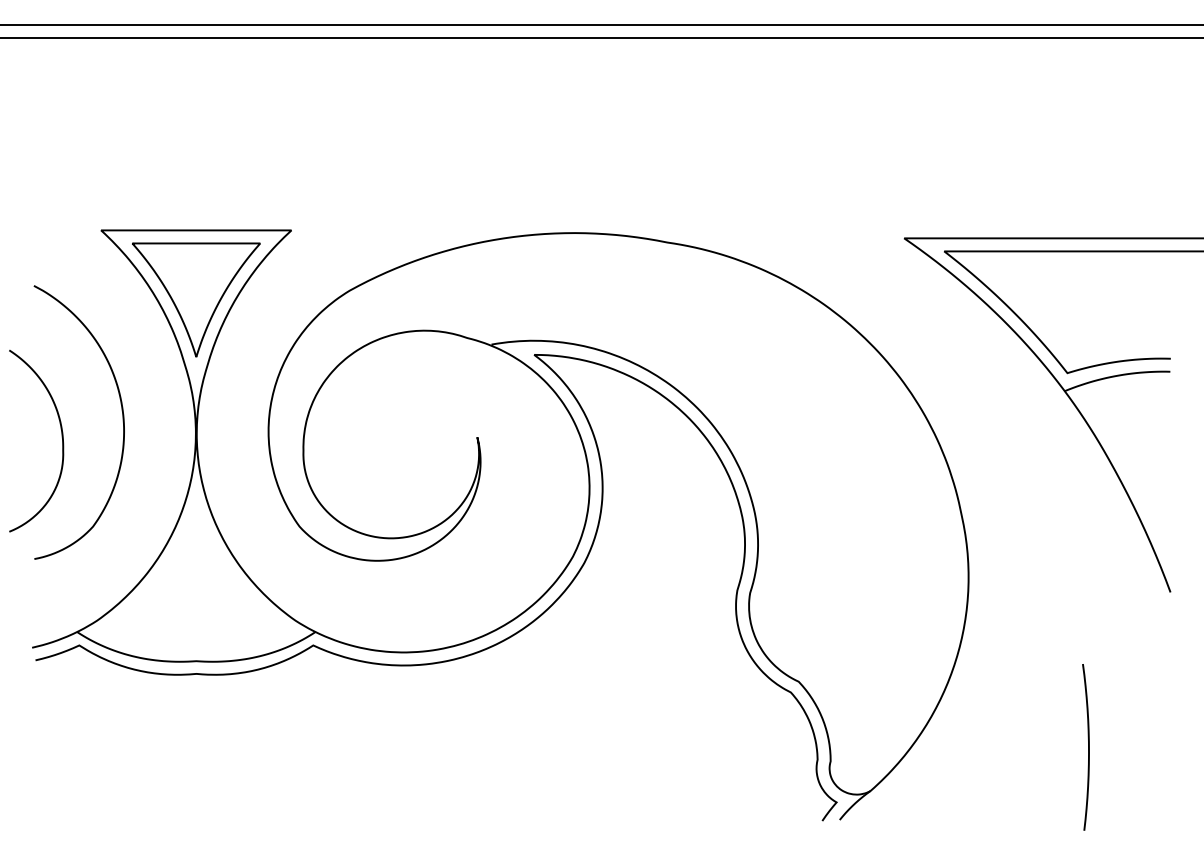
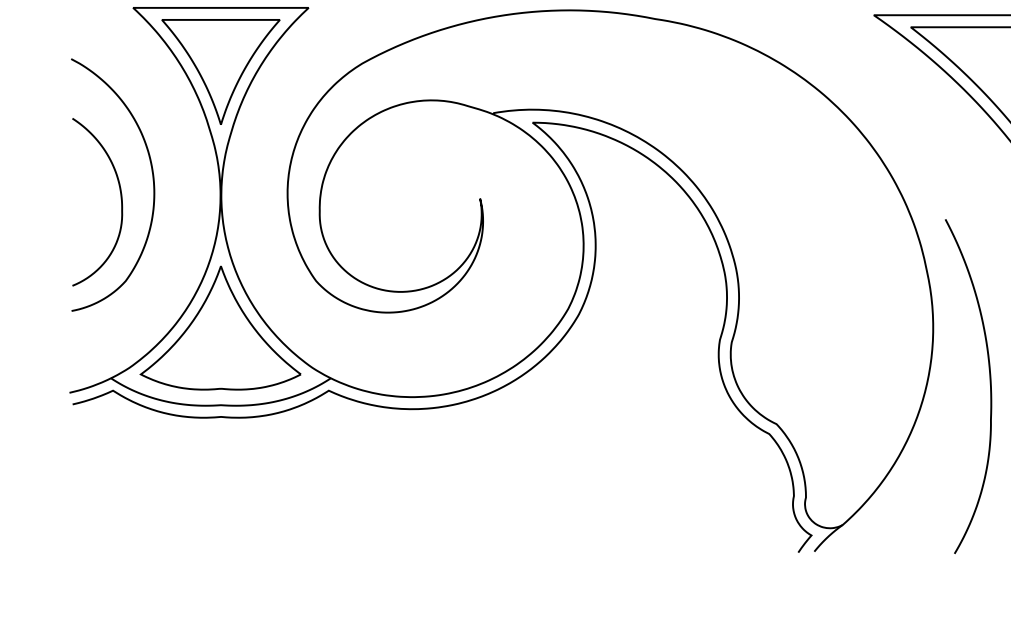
curve: (61, 437) -> (120, 198), moved
part: (195, 577) -> (220, 328), added
curve: (1030, 640) -> (990, 386), added

